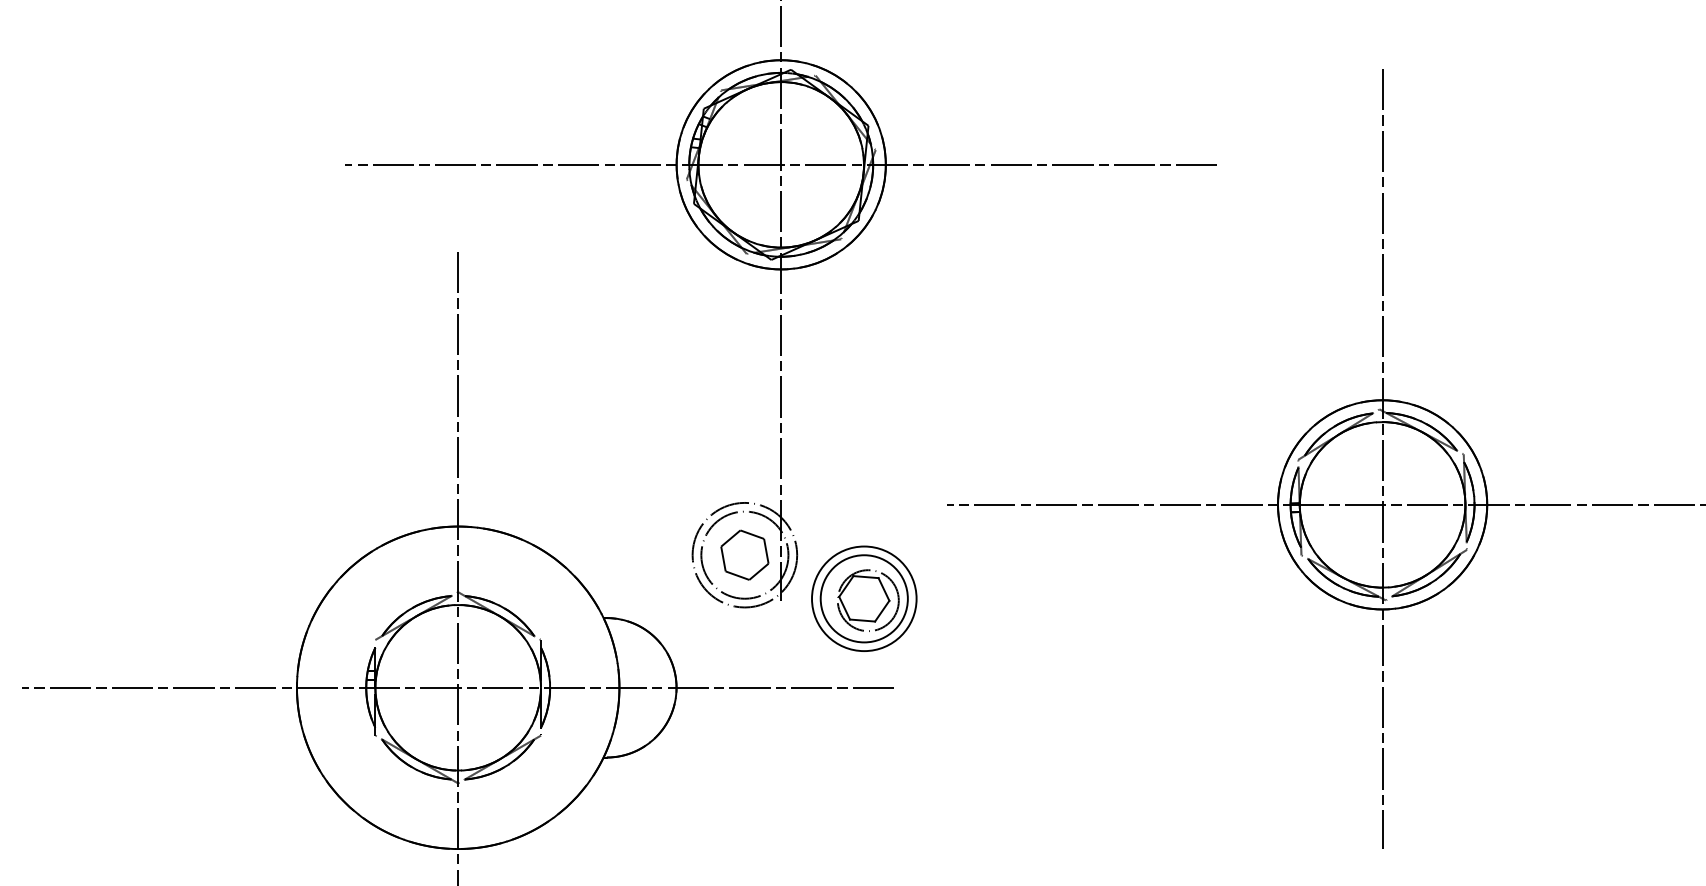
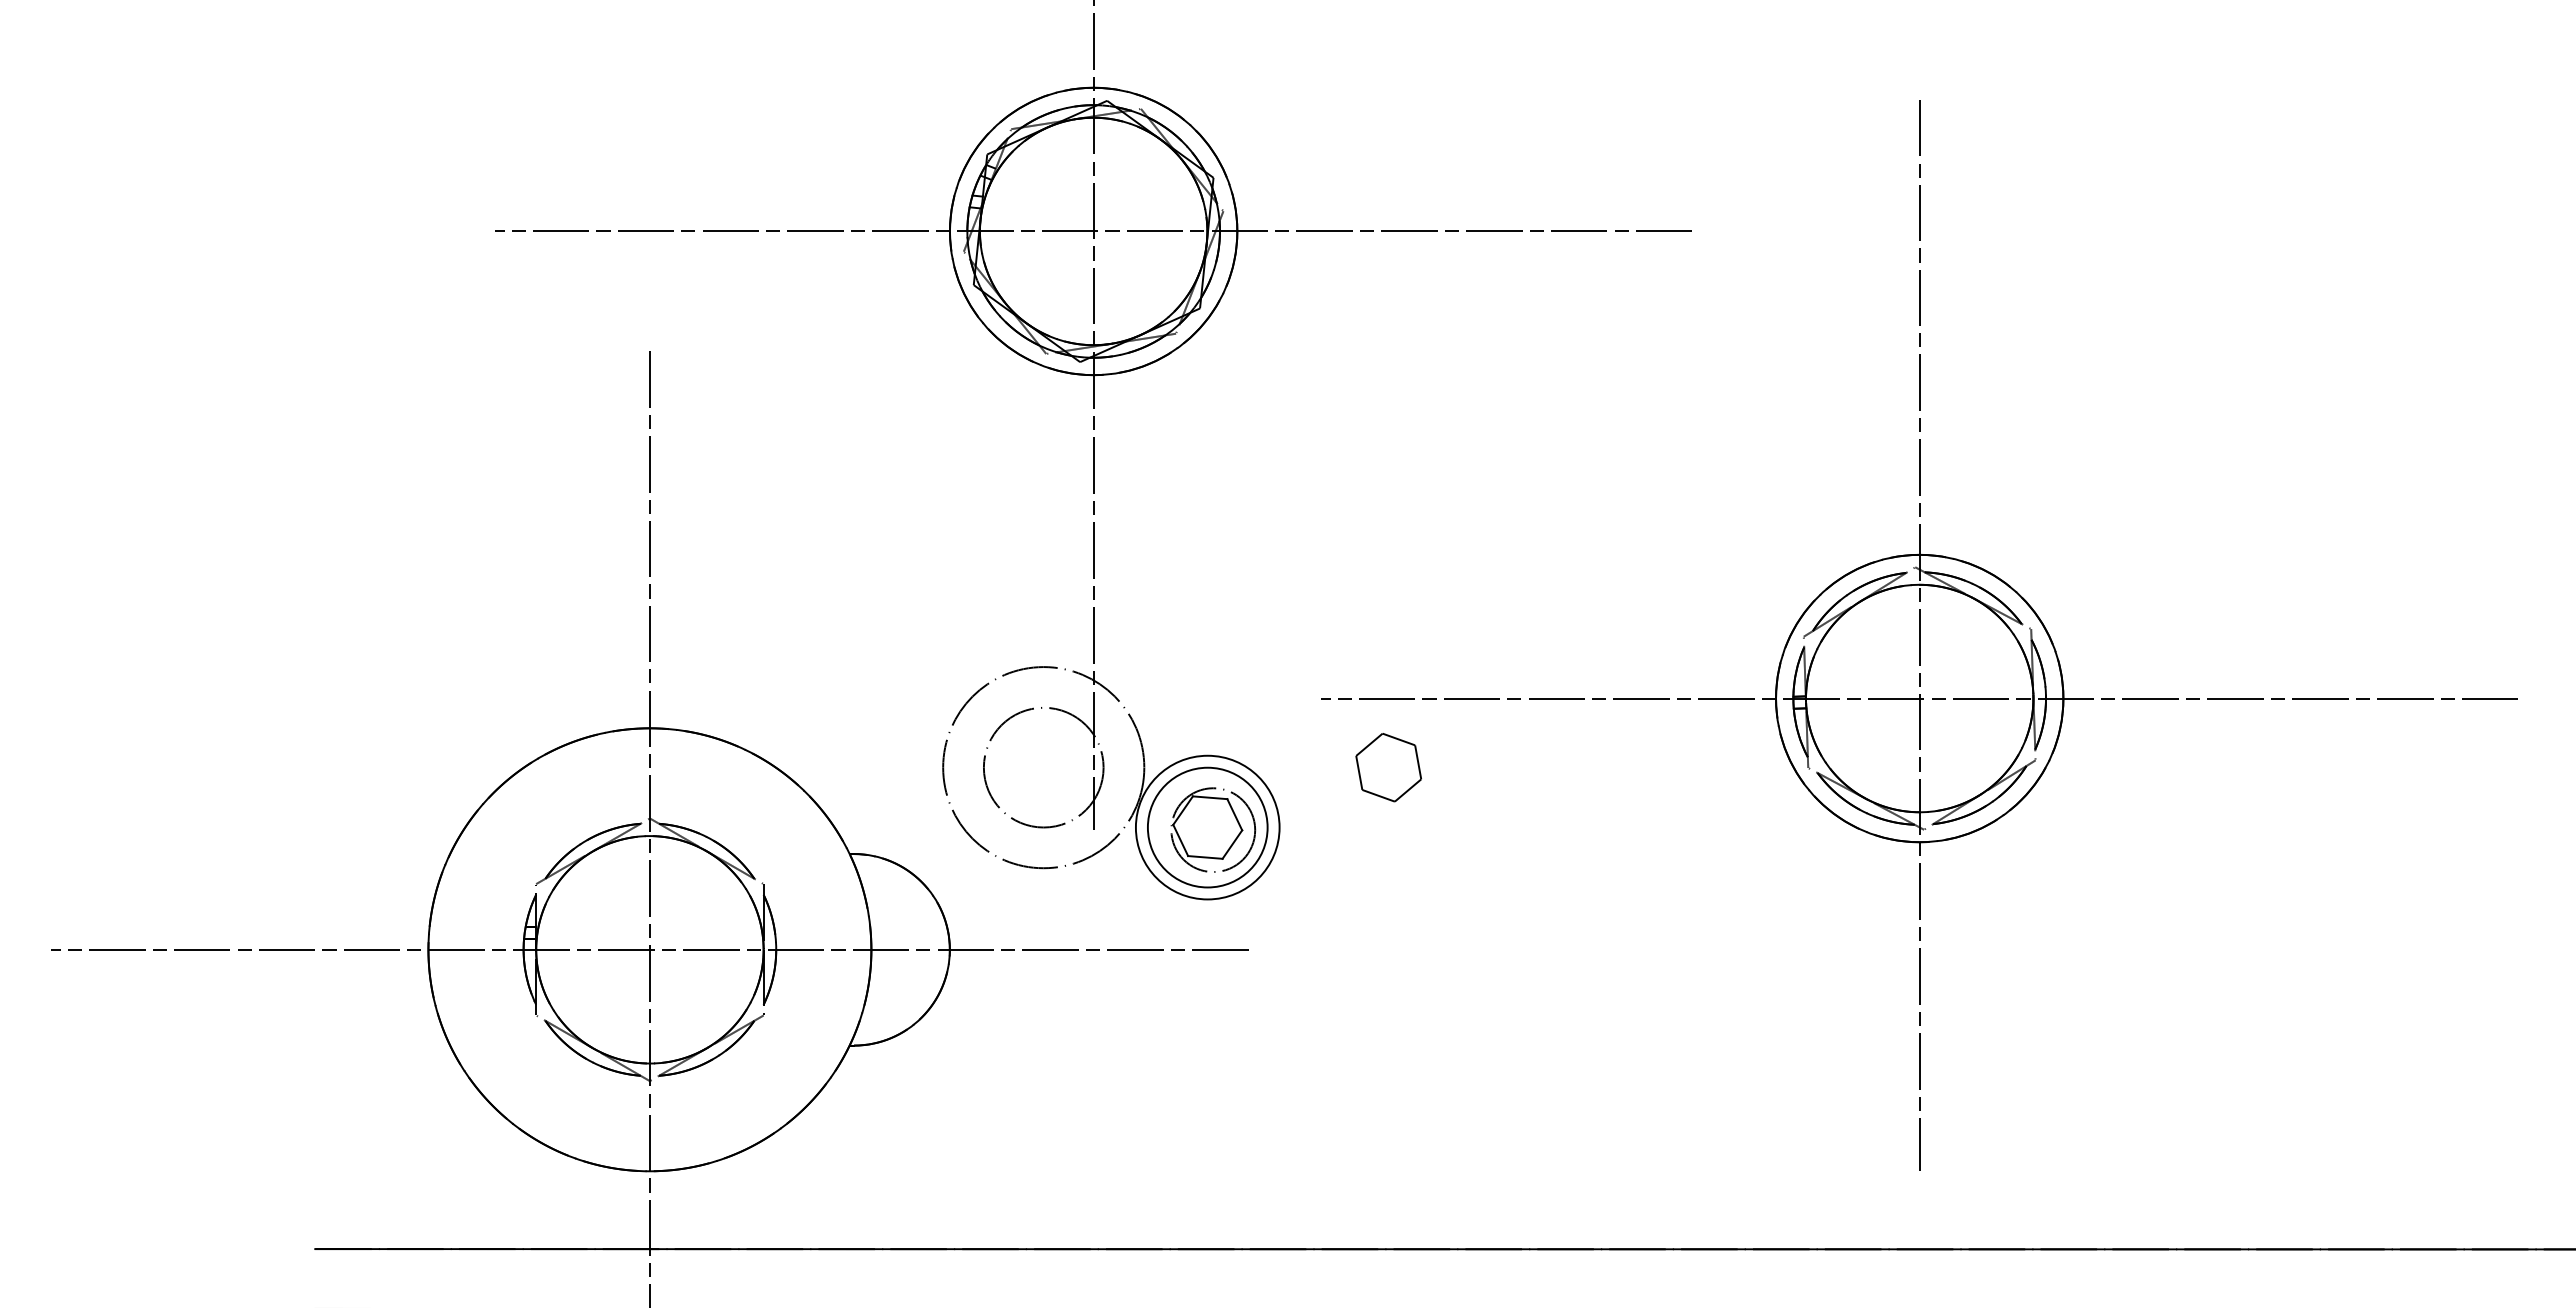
circle: (744, 555) -> (1043, 767), size x1.4
part: (744, 555) -> (1388, 767), moved

